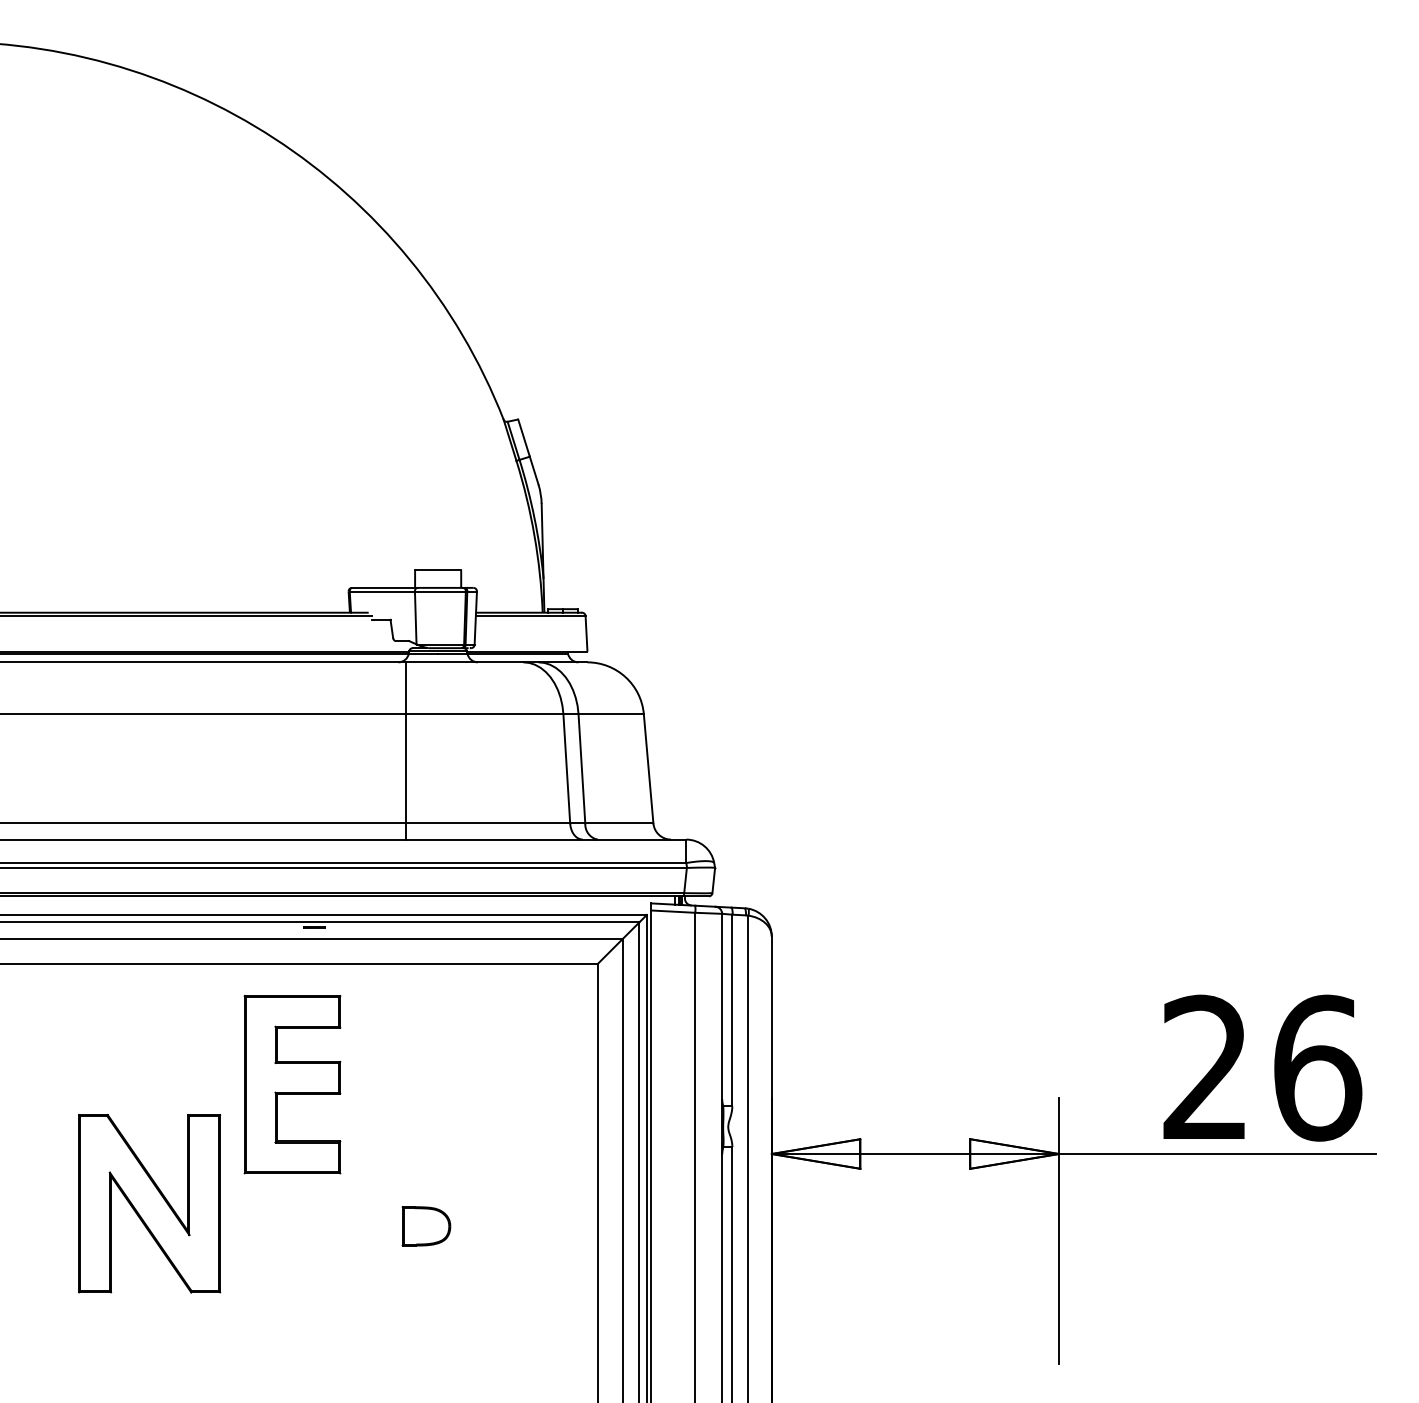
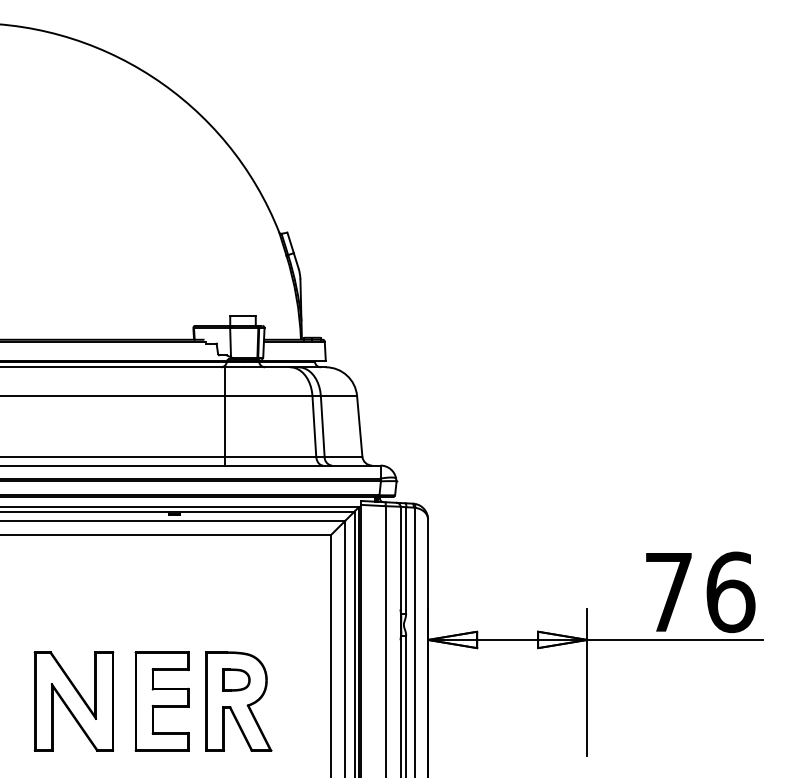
text: (1205, 1066) -> (668, 591), 26 -> 76
part: (291, 1084) -> (161, 701), moved
part: (148, 1203) -> (73, 701), moved
part: (430, 1265) -> (238, 701), added

